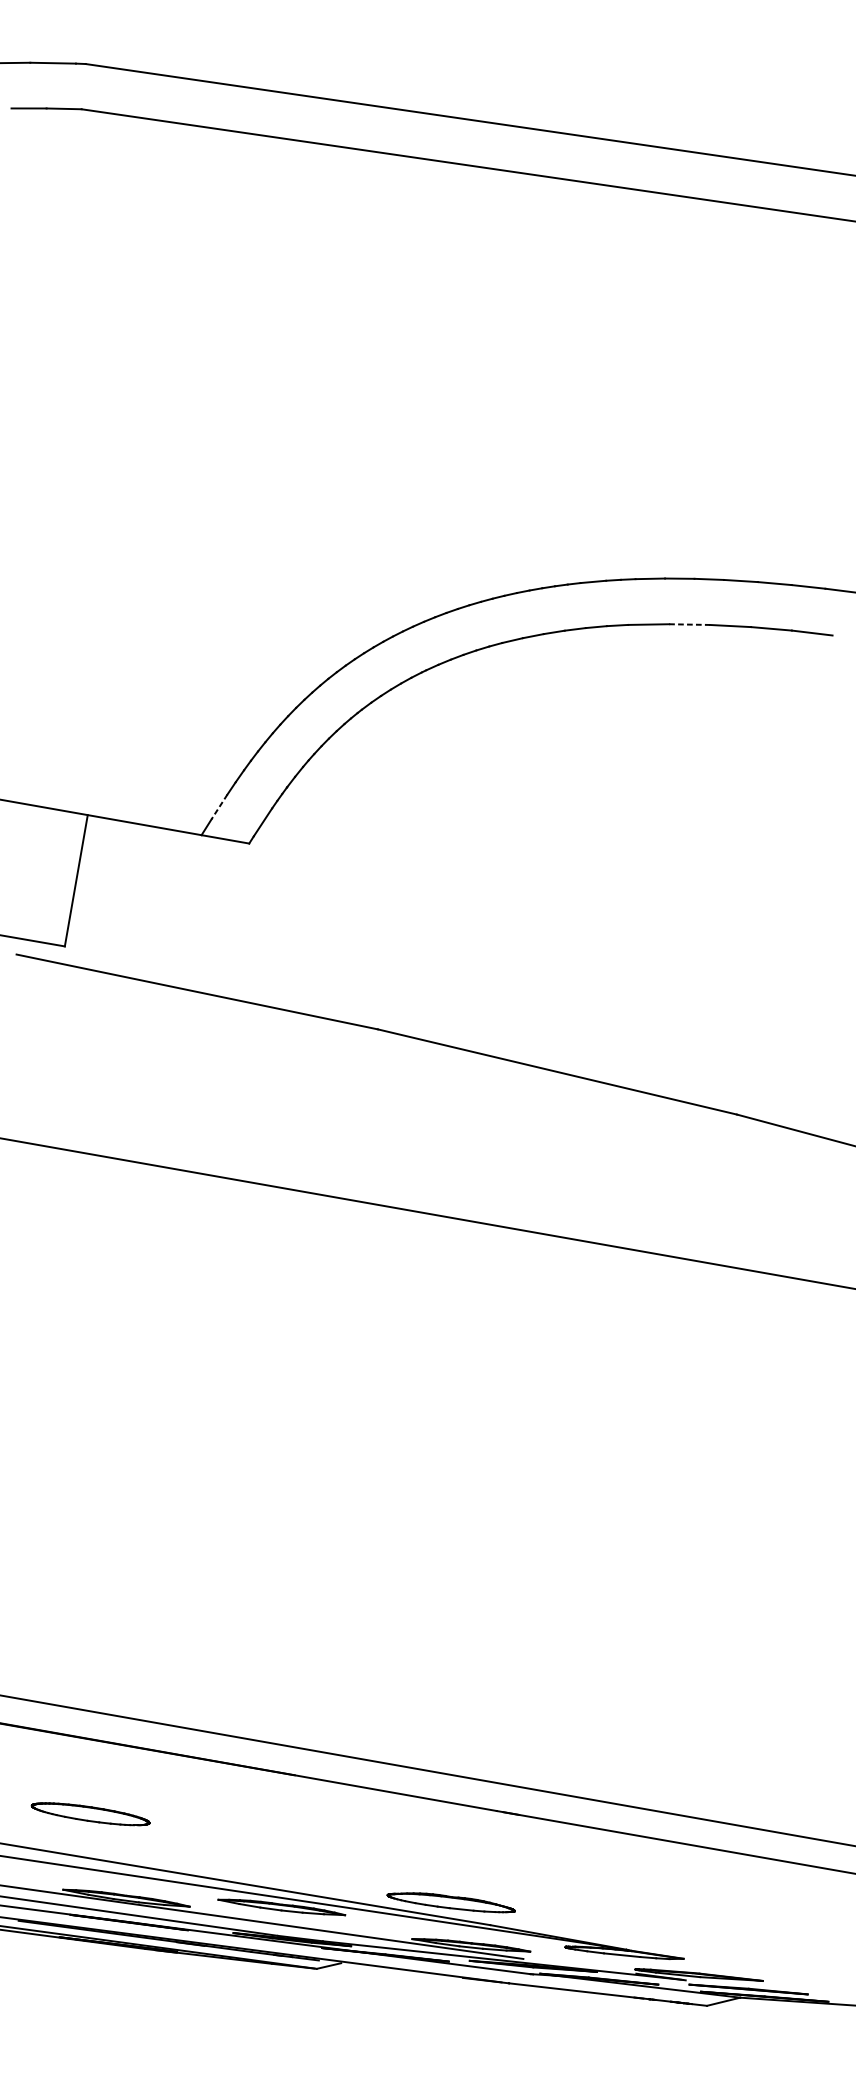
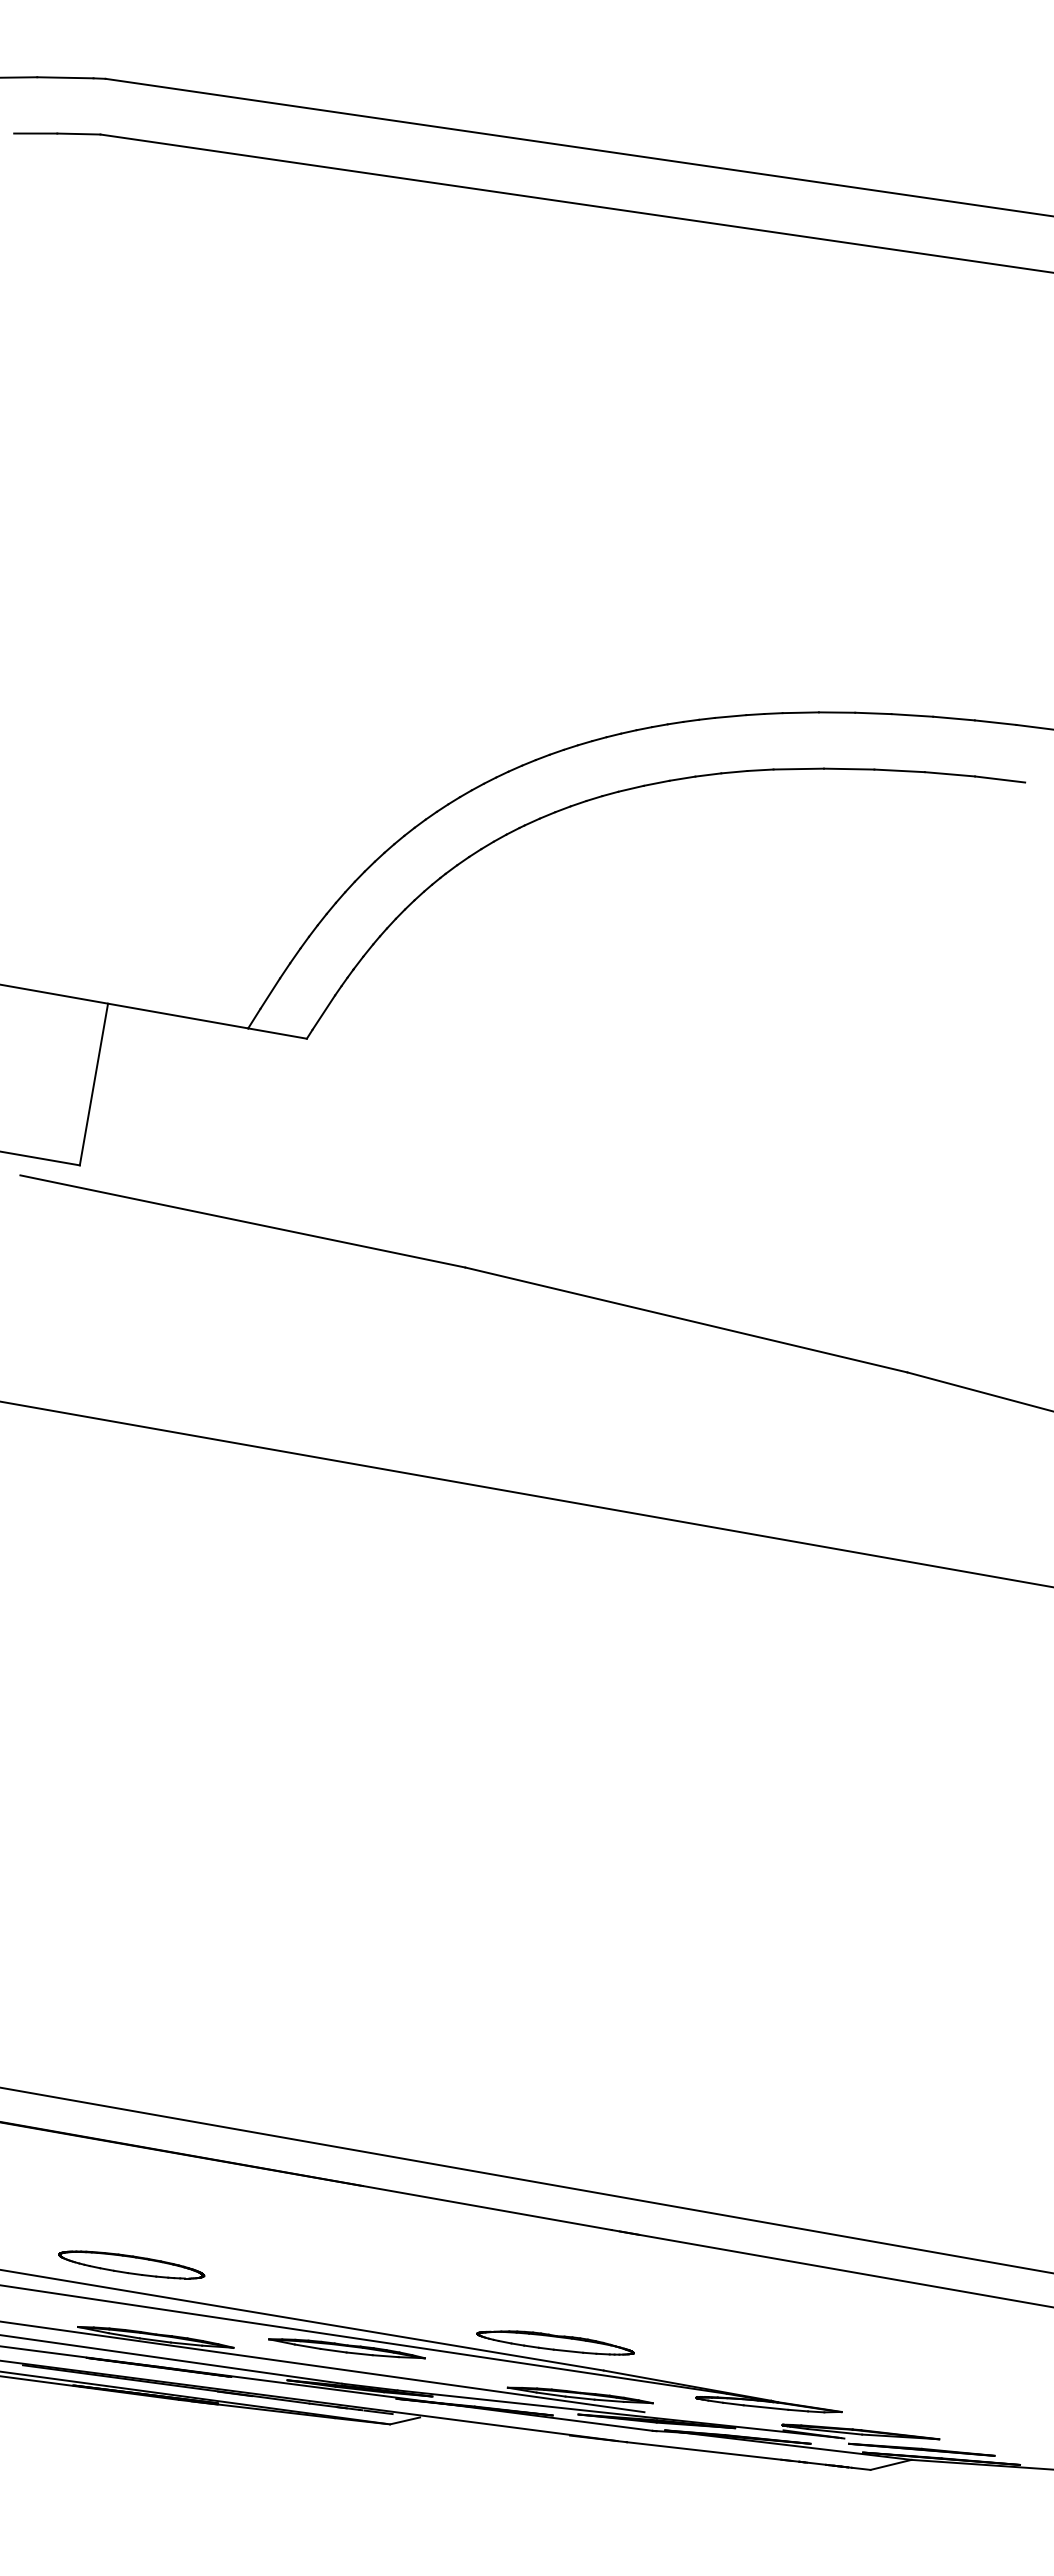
line: (689, 624) -> (849, 769), dashed -> solid
line: (219, 807) -> (270, 994), dashed -> solid
part: (90, 1813) -> (131, 2264), moved

